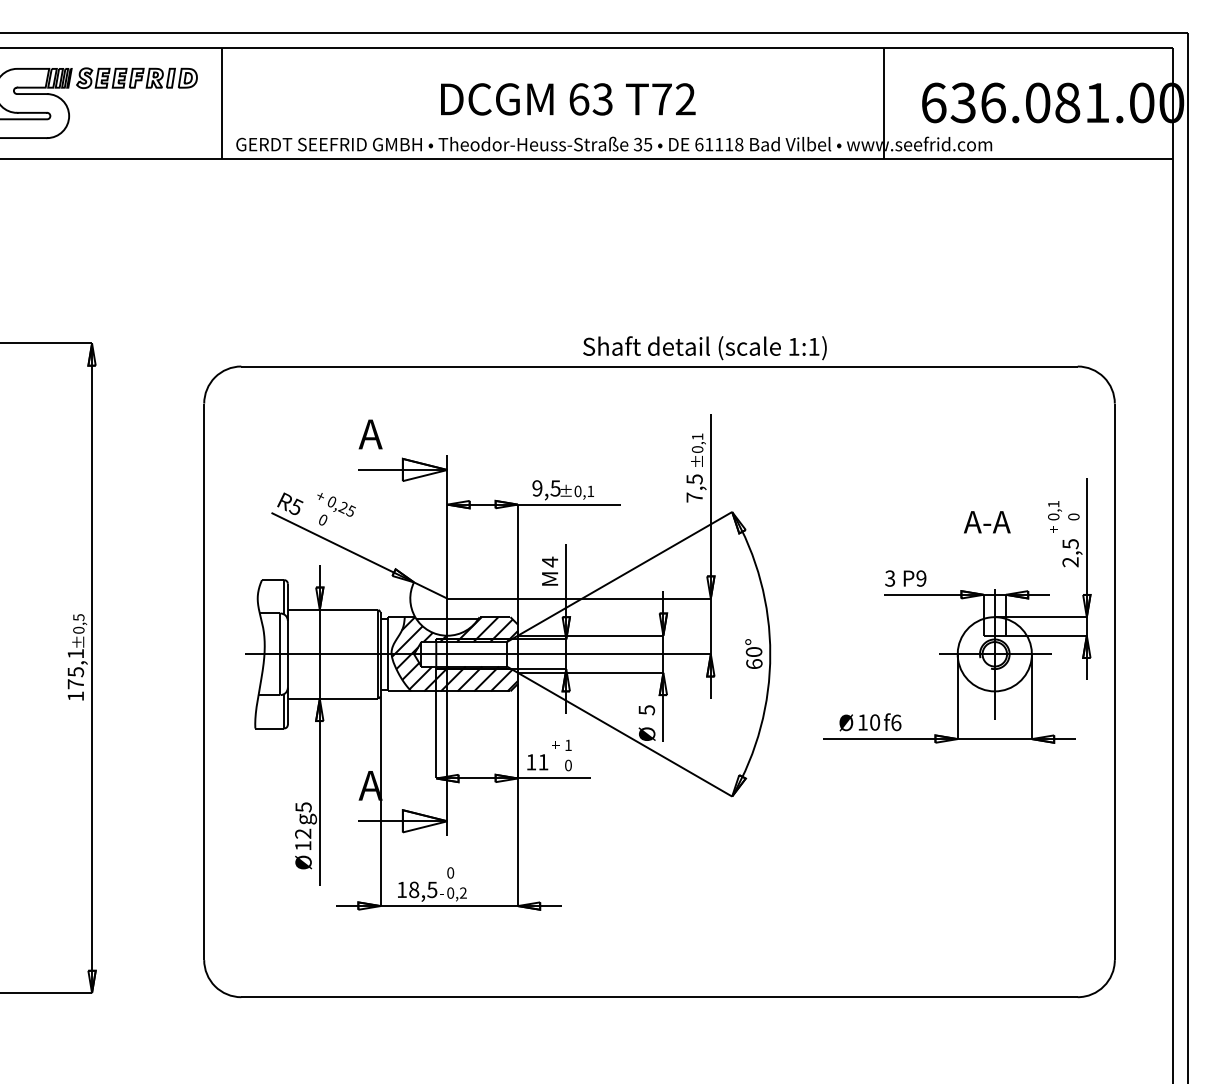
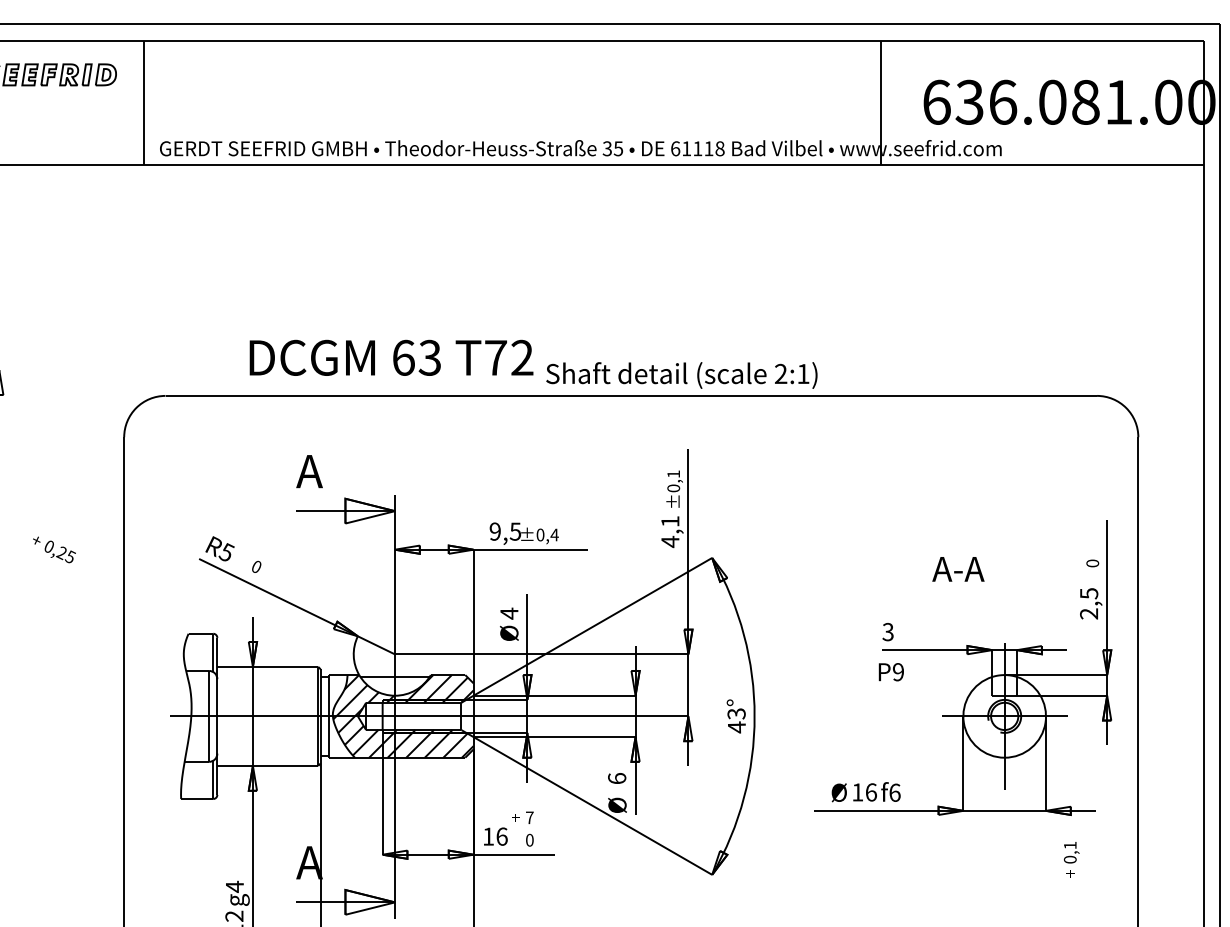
text: (568, 99) -> (391, 358), moved
text: (793, 346) -> (780, 373), 1:1) -> 2:1)
text: (694, 488) -> (670, 531), 7,5 -> 4,1
text: (590, 490) -> (554, 533), ±0,1 -> ±0,4
text: (336, 504) -> (54, 549), moved
text: (1054, 516) -> (1071, 859), moved
text: (987, 522) -> (958, 569), moved
text: (914, 578) -> (890, 672), moved
text: (549, 579) -> (508, 633), M -> Ø
text: (754, 658) -> (737, 721), 60° -> 43°
text: (646, 710) -> (616, 779), 5 -> 6
text: (875, 722) -> (871, 792), 10 -> 16
text: (568, 744) -> (529, 816), 1 -> 7
text: (543, 762) -> (502, 836), 11 -> 16
text: (303, 807) -> (234, 887), g5 -> g4

